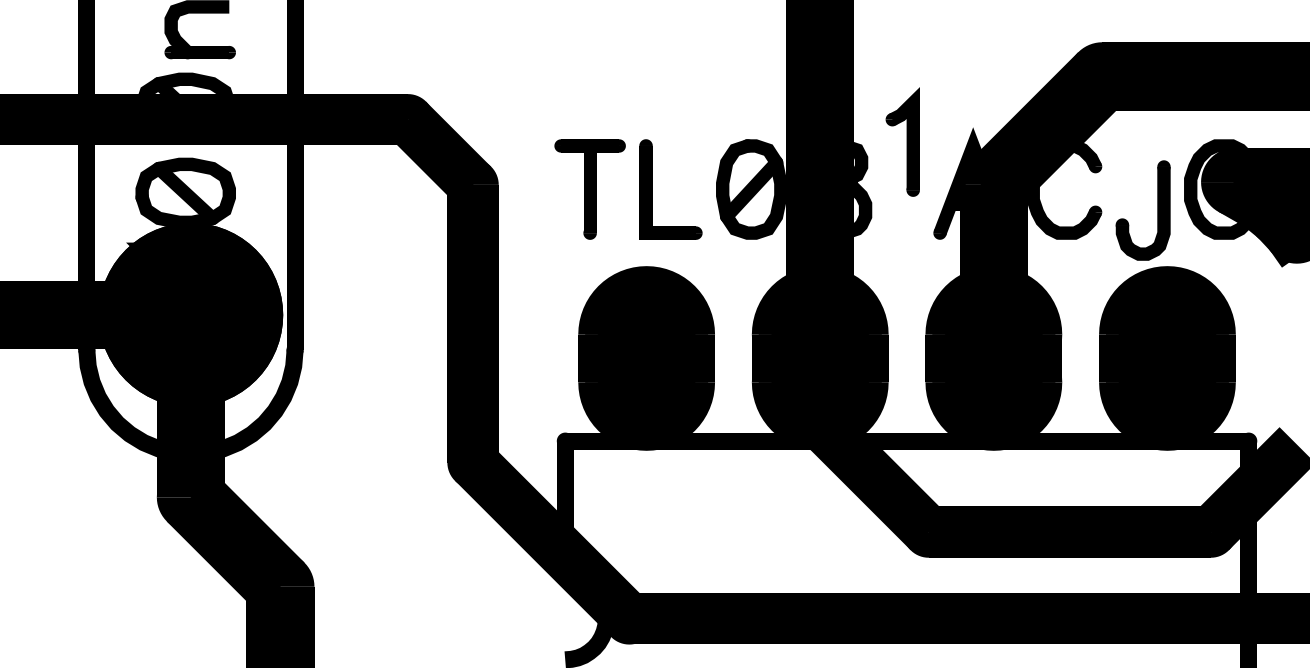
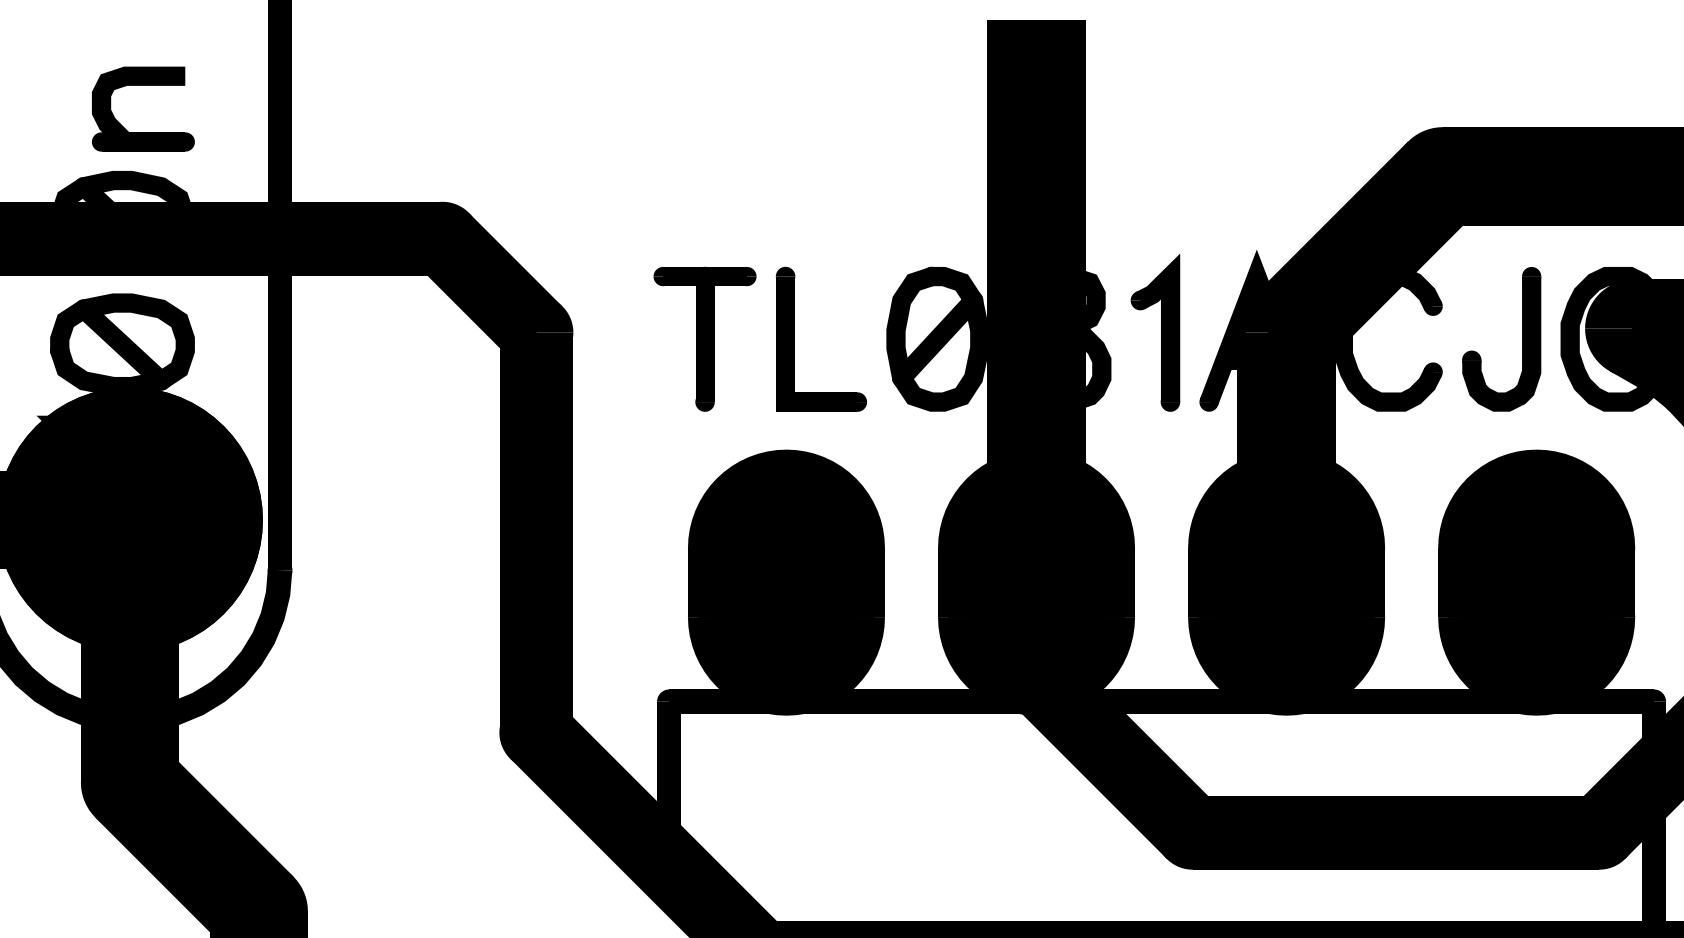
part: (902, 141) -> (1155, 332), moved
part: (1157, 210) -> (1522, 339), moved

